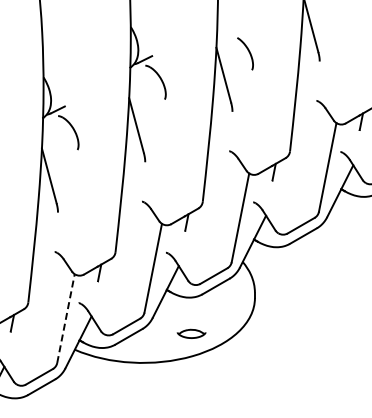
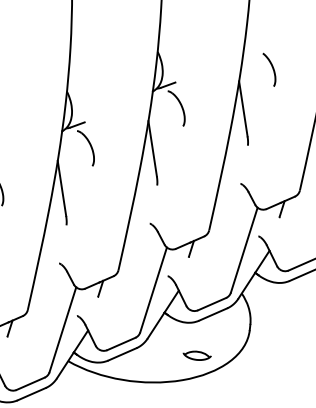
curve: (248, 52) -> (272, 68), moved
line: (66, 318) -> (63, 329), dashed -> solid
part: (191, 333) -> (197, 355), moved

